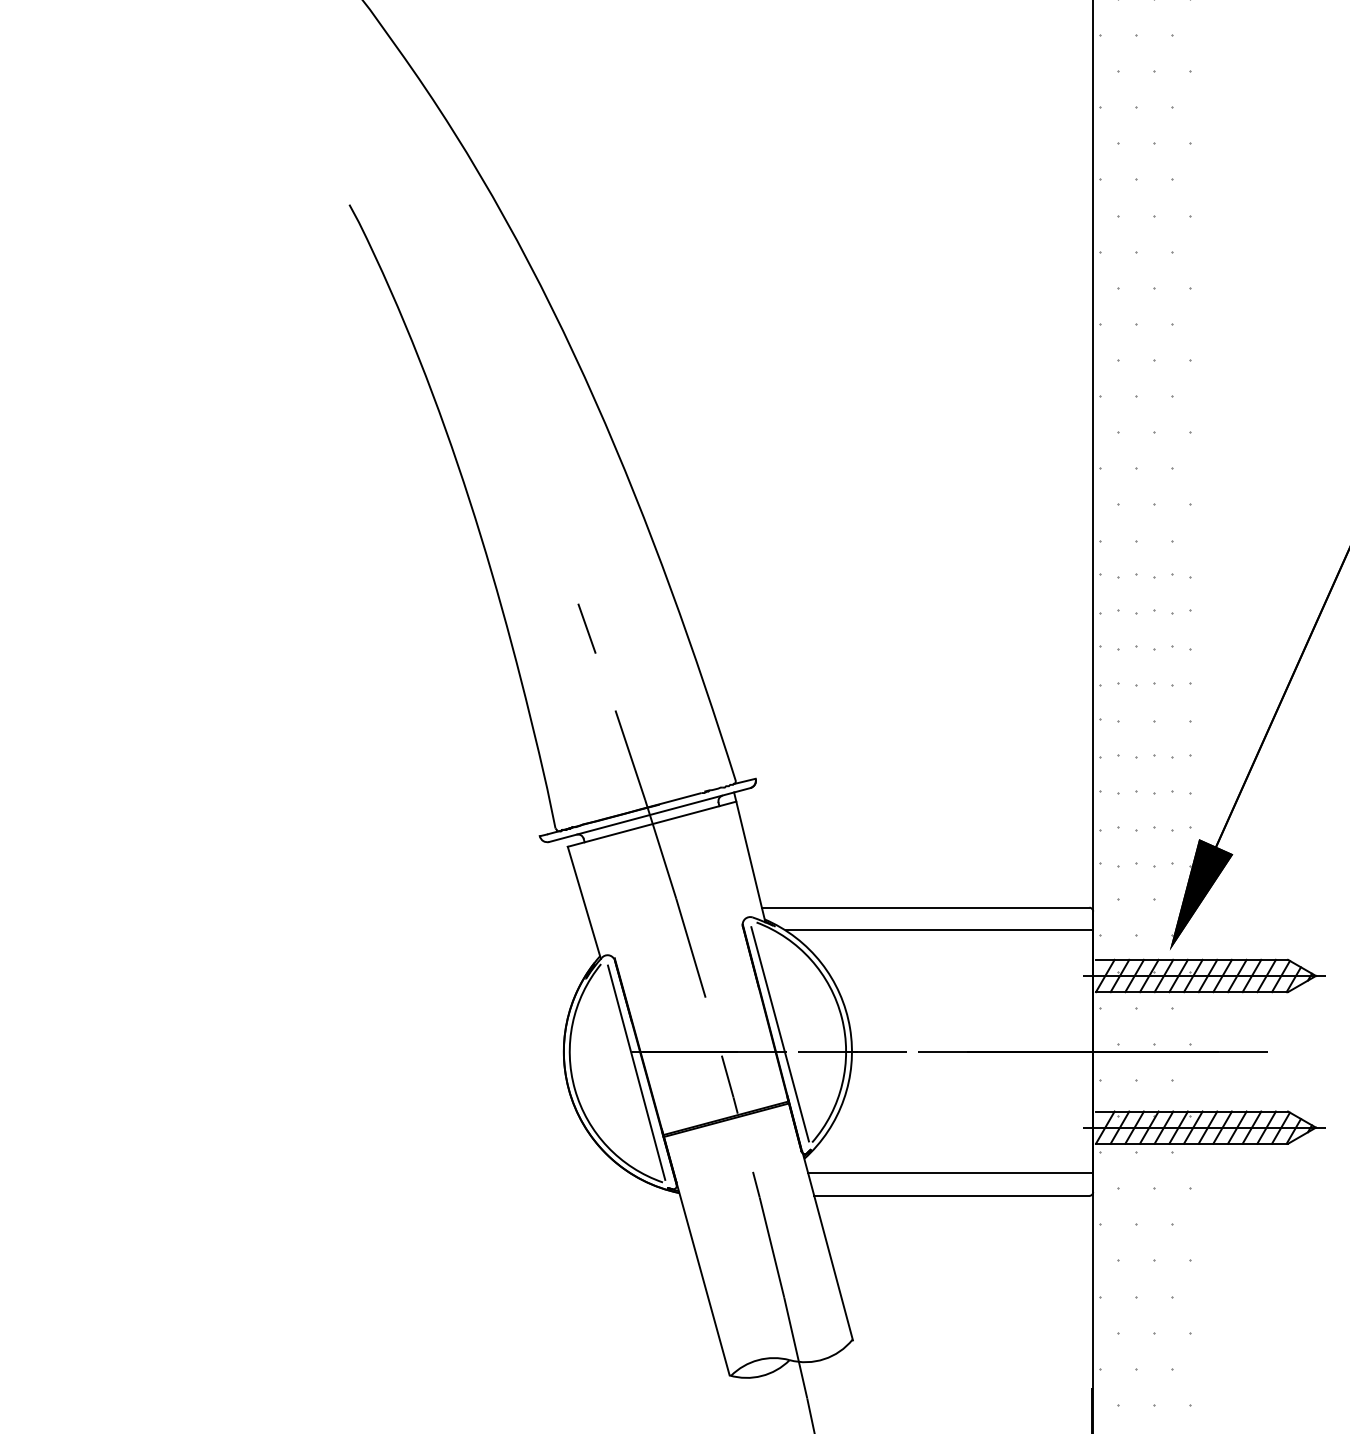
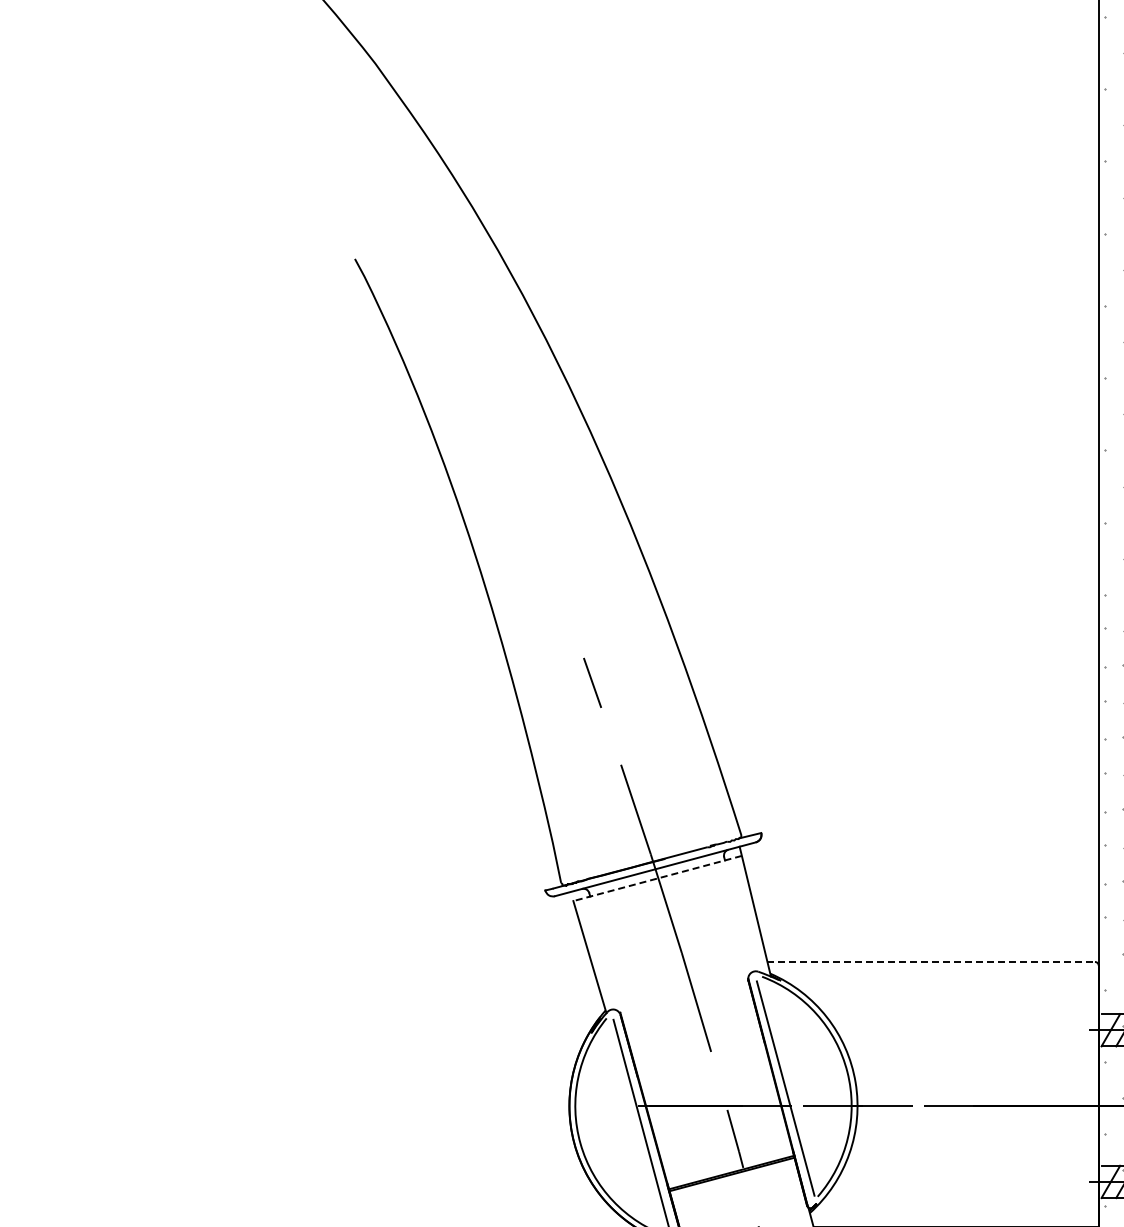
line: (651, 824) -> (657, 878), solid -> dashed
line: (925, 907) -> (931, 961), solid -> dashed
line: (939, 930) -> (945, 984), removed

